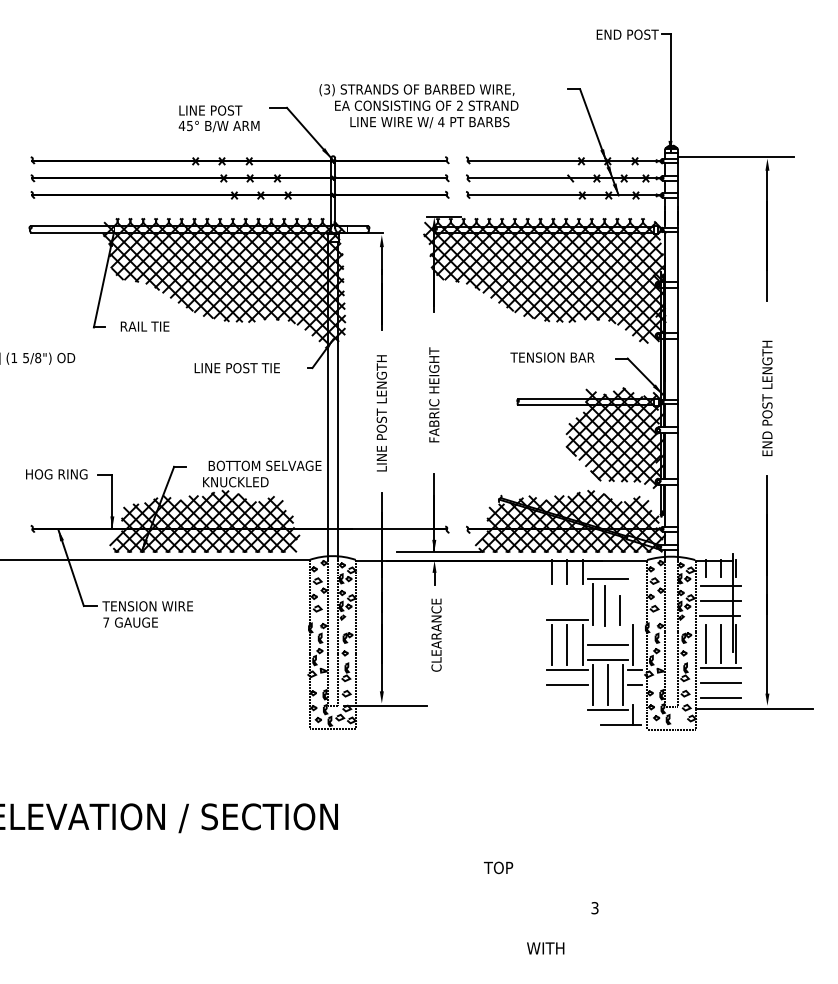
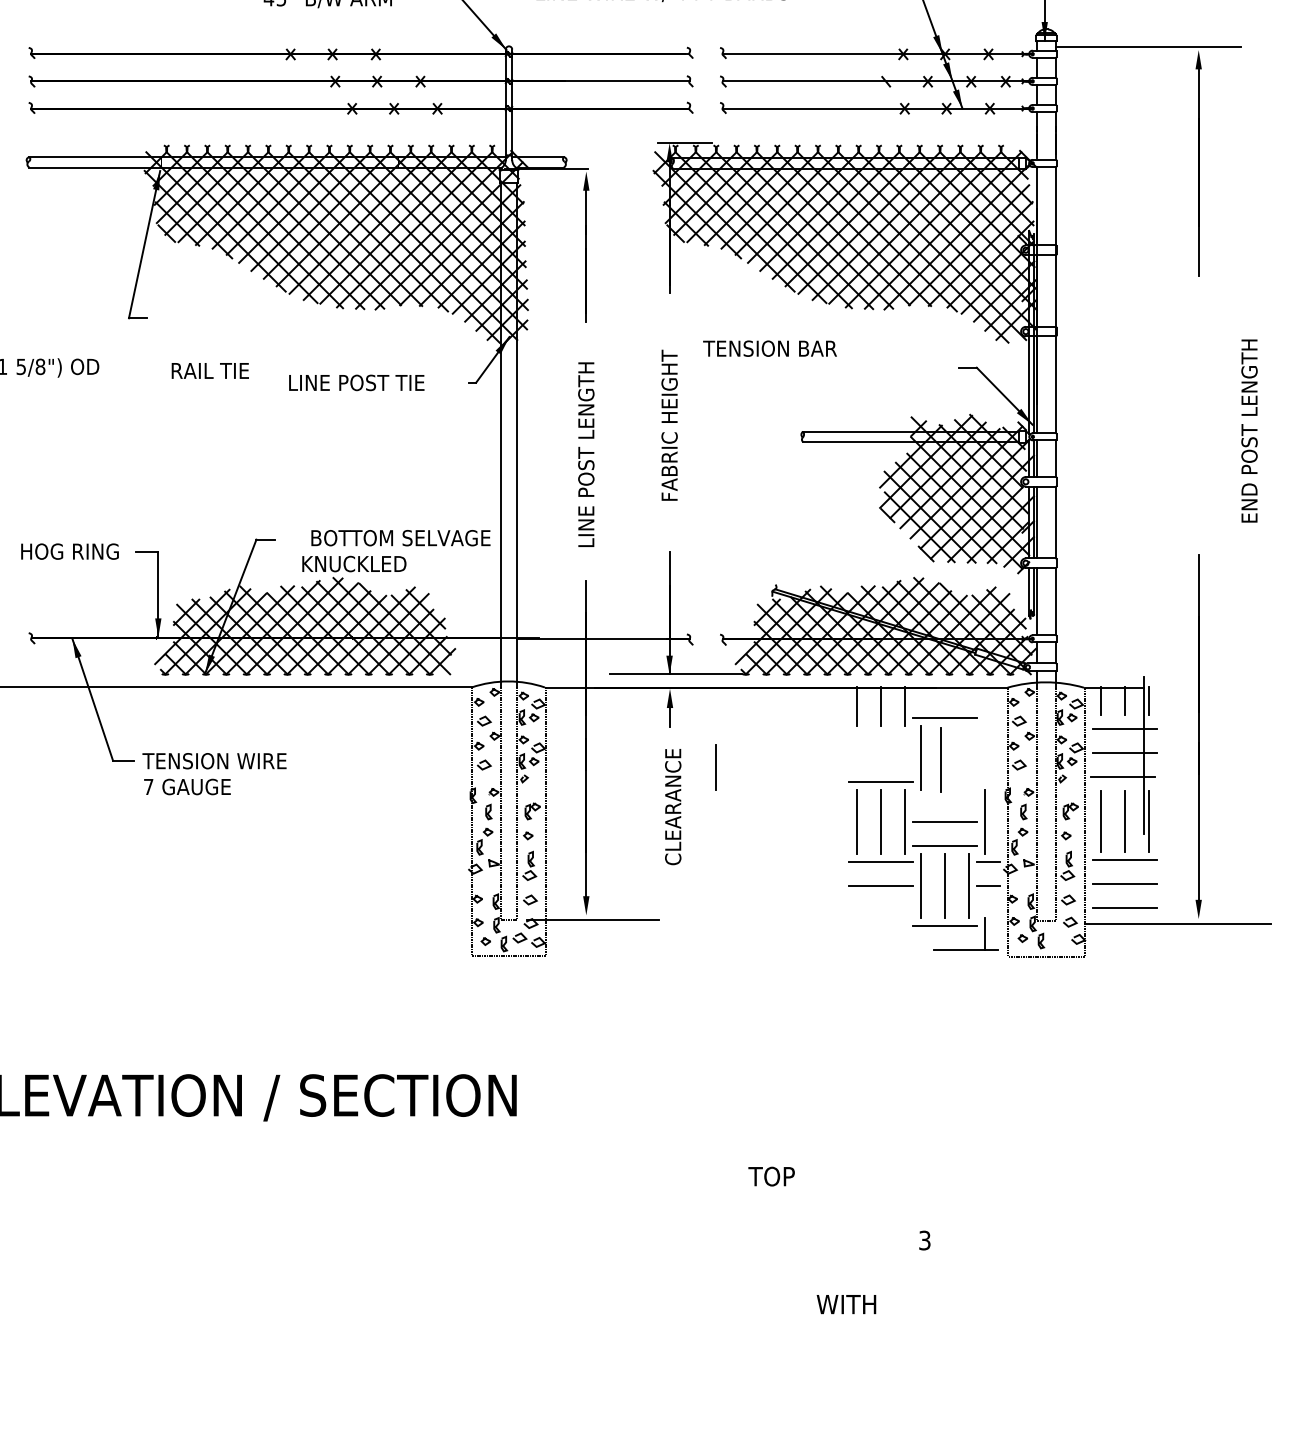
text: (144, 326) -> (209, 370), moved
text: (552, 357) -> (769, 348), moved
text: (767, 397) -> (1249, 429), moved
line: (619, 610) -> (715, 767), moved

